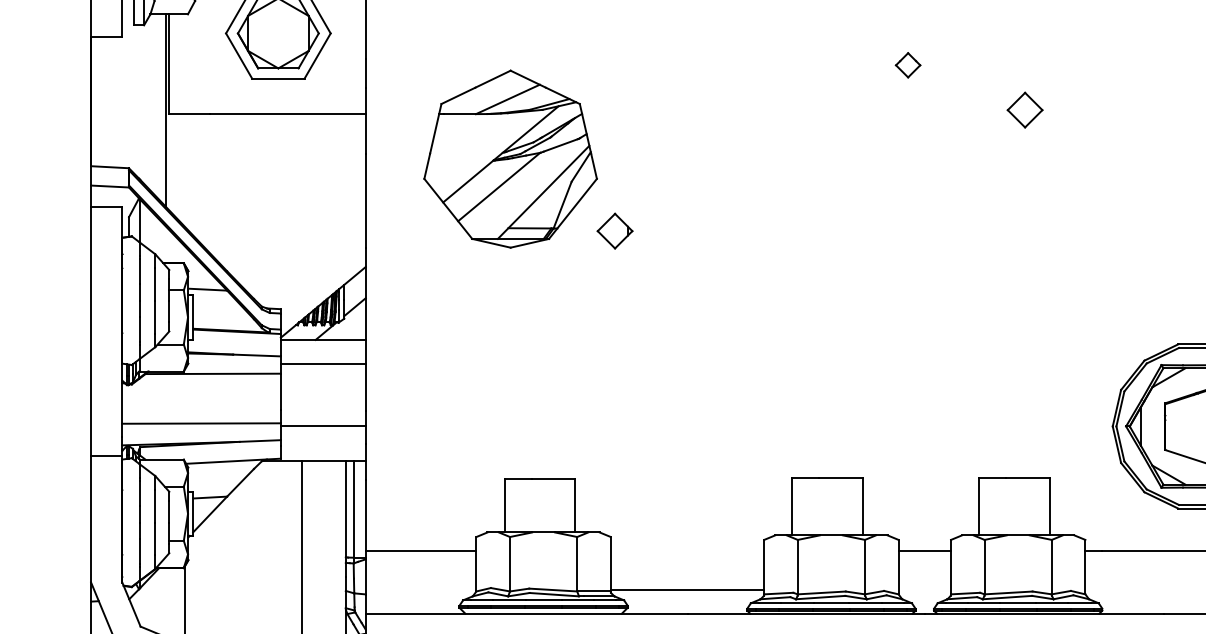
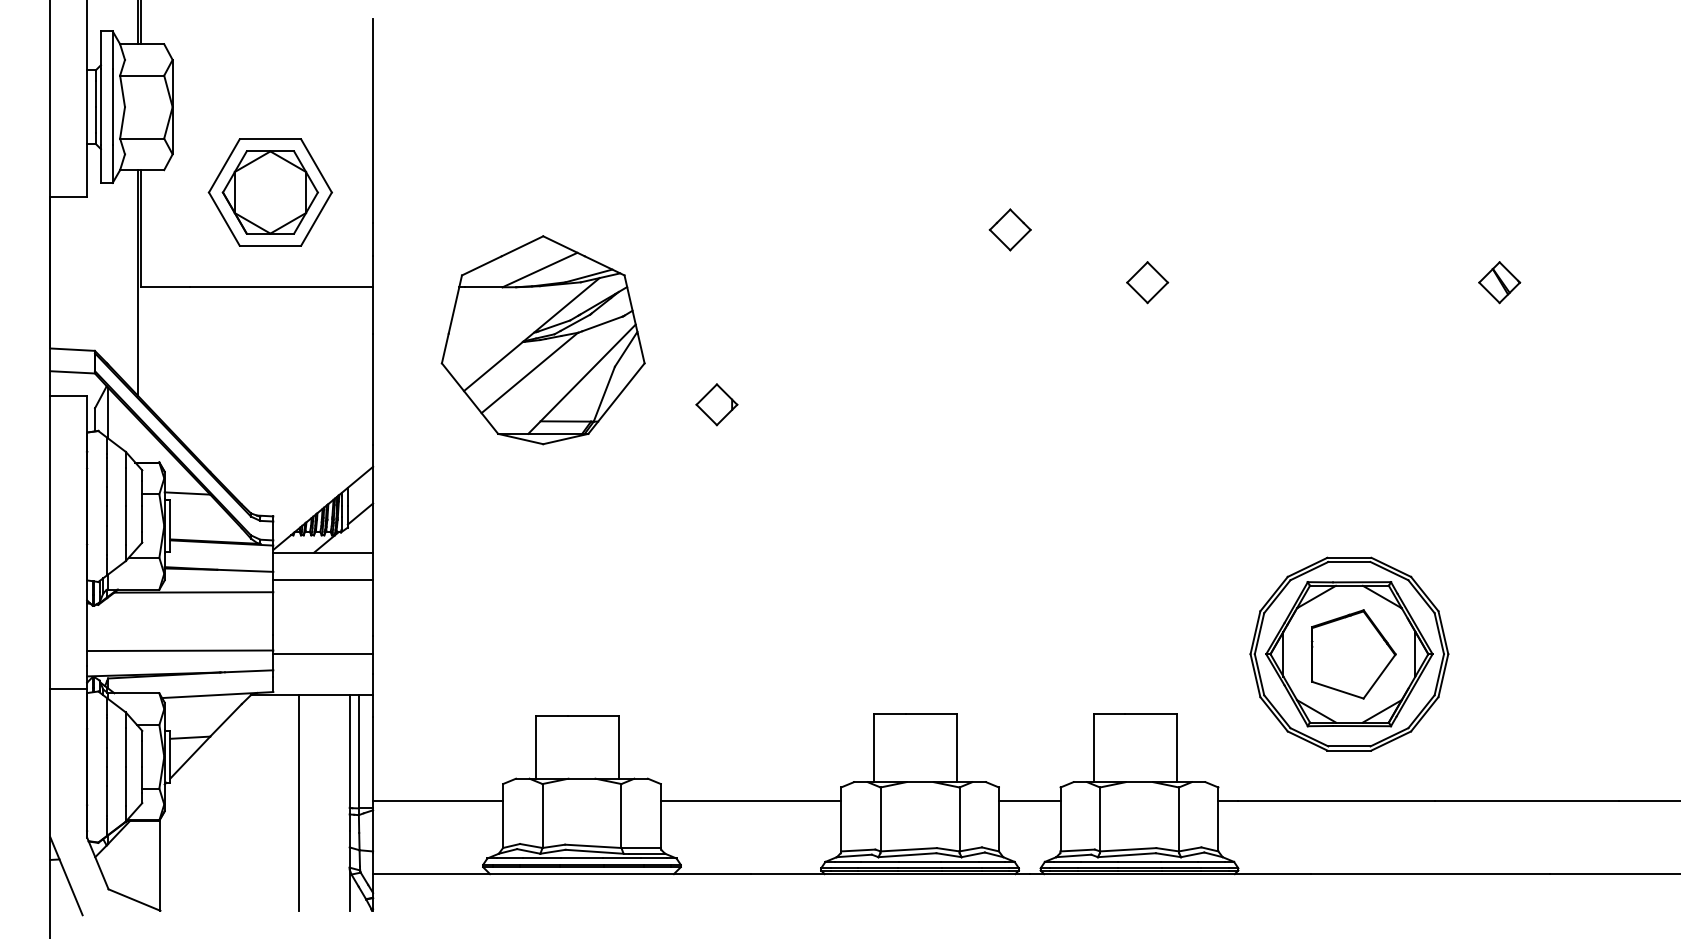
part: (907, 64) -> (1009, 229), size x1.43
part: (614, 230) -> (716, 404), moved
line: (687, 590) -> (750, 800), moved

